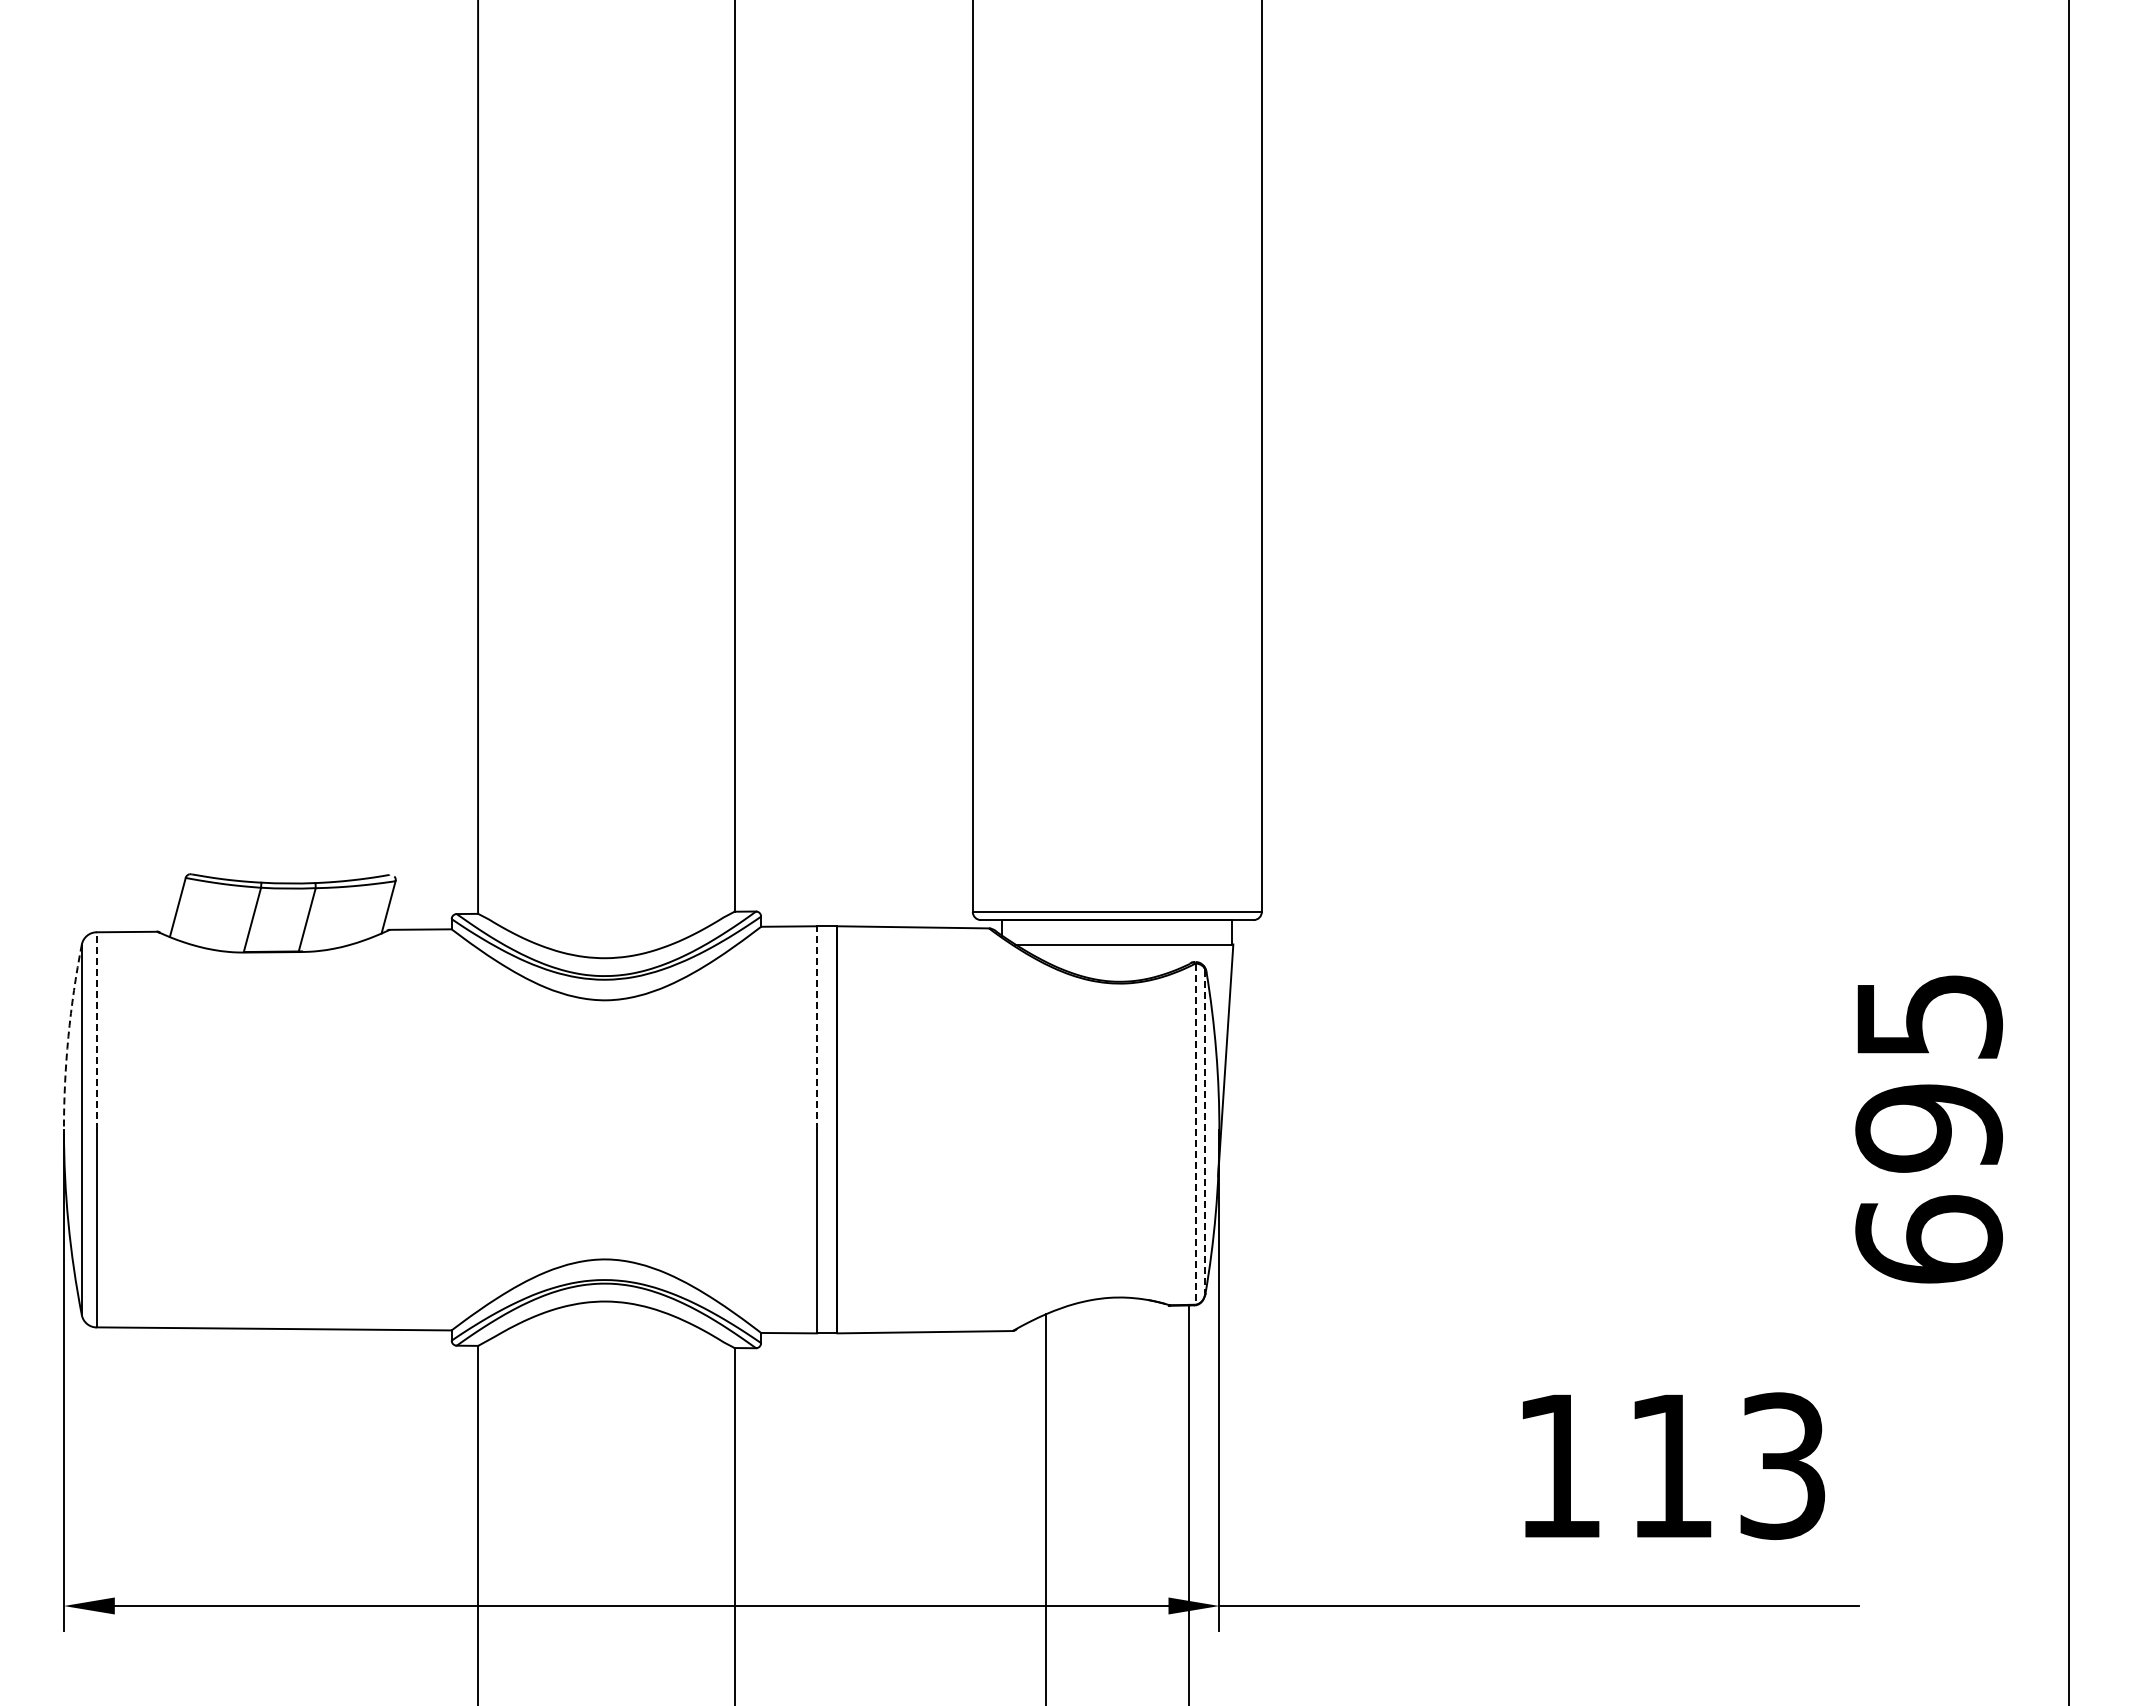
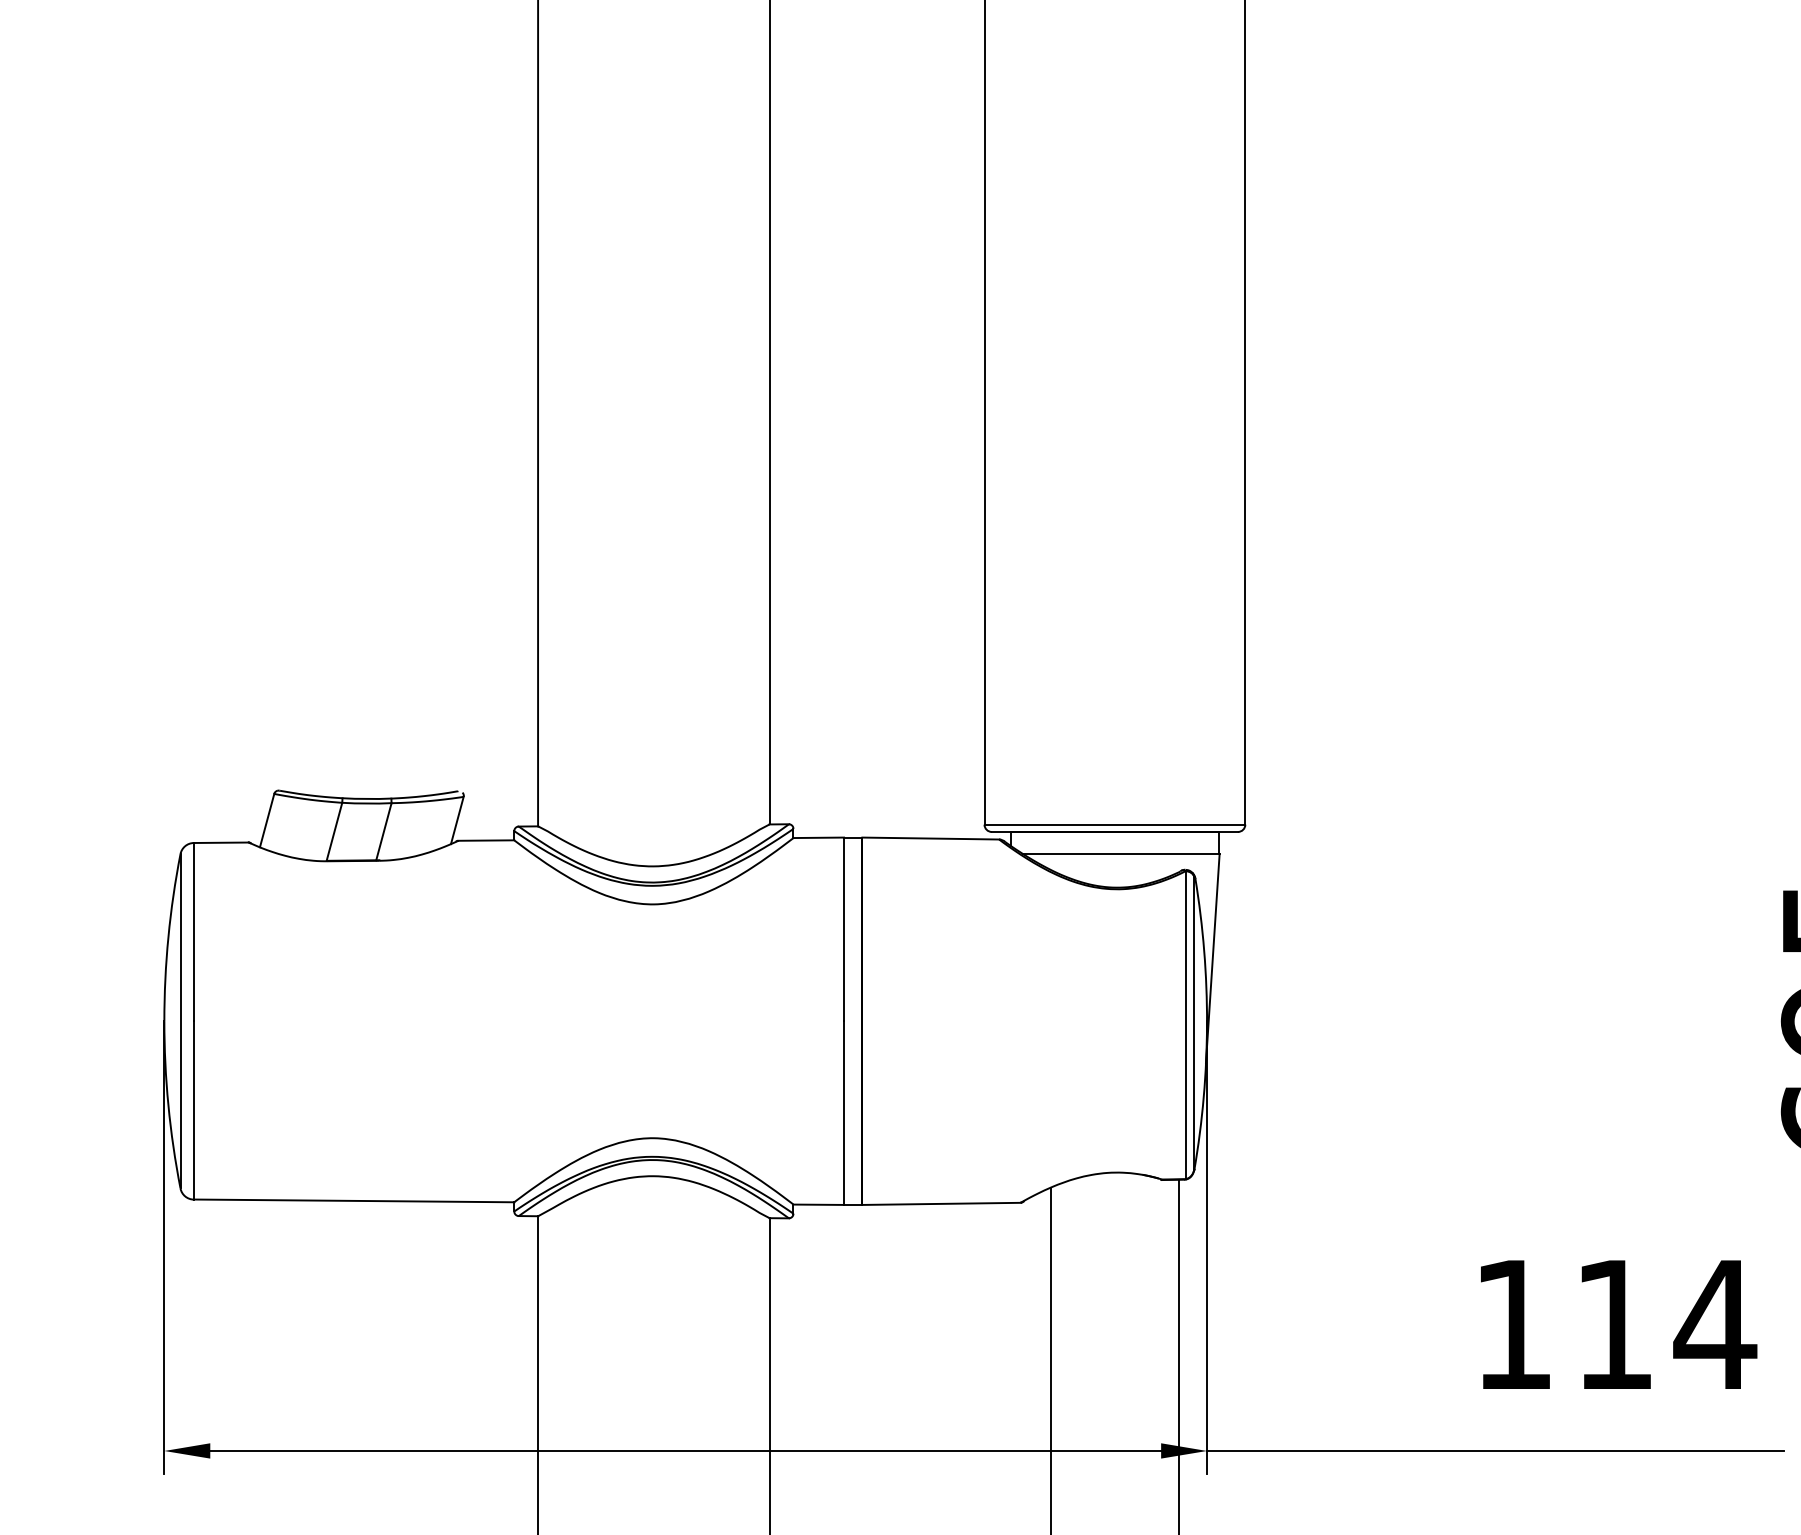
line: (817, 1028) -> (844, 929), dashed -> solid
line: (96, 1031) -> (193, 932), dashed -> solid
arc: (68, 1036) -> (168, 937), dashed -> solid
line: (1205, 1132) -> (1194, 1023), dashed -> solid
line: (1195, 1134) -> (1185, 1025), dashed -> solid
text: (1782, 1466) -> (1715, 1325), 113 -> 114

